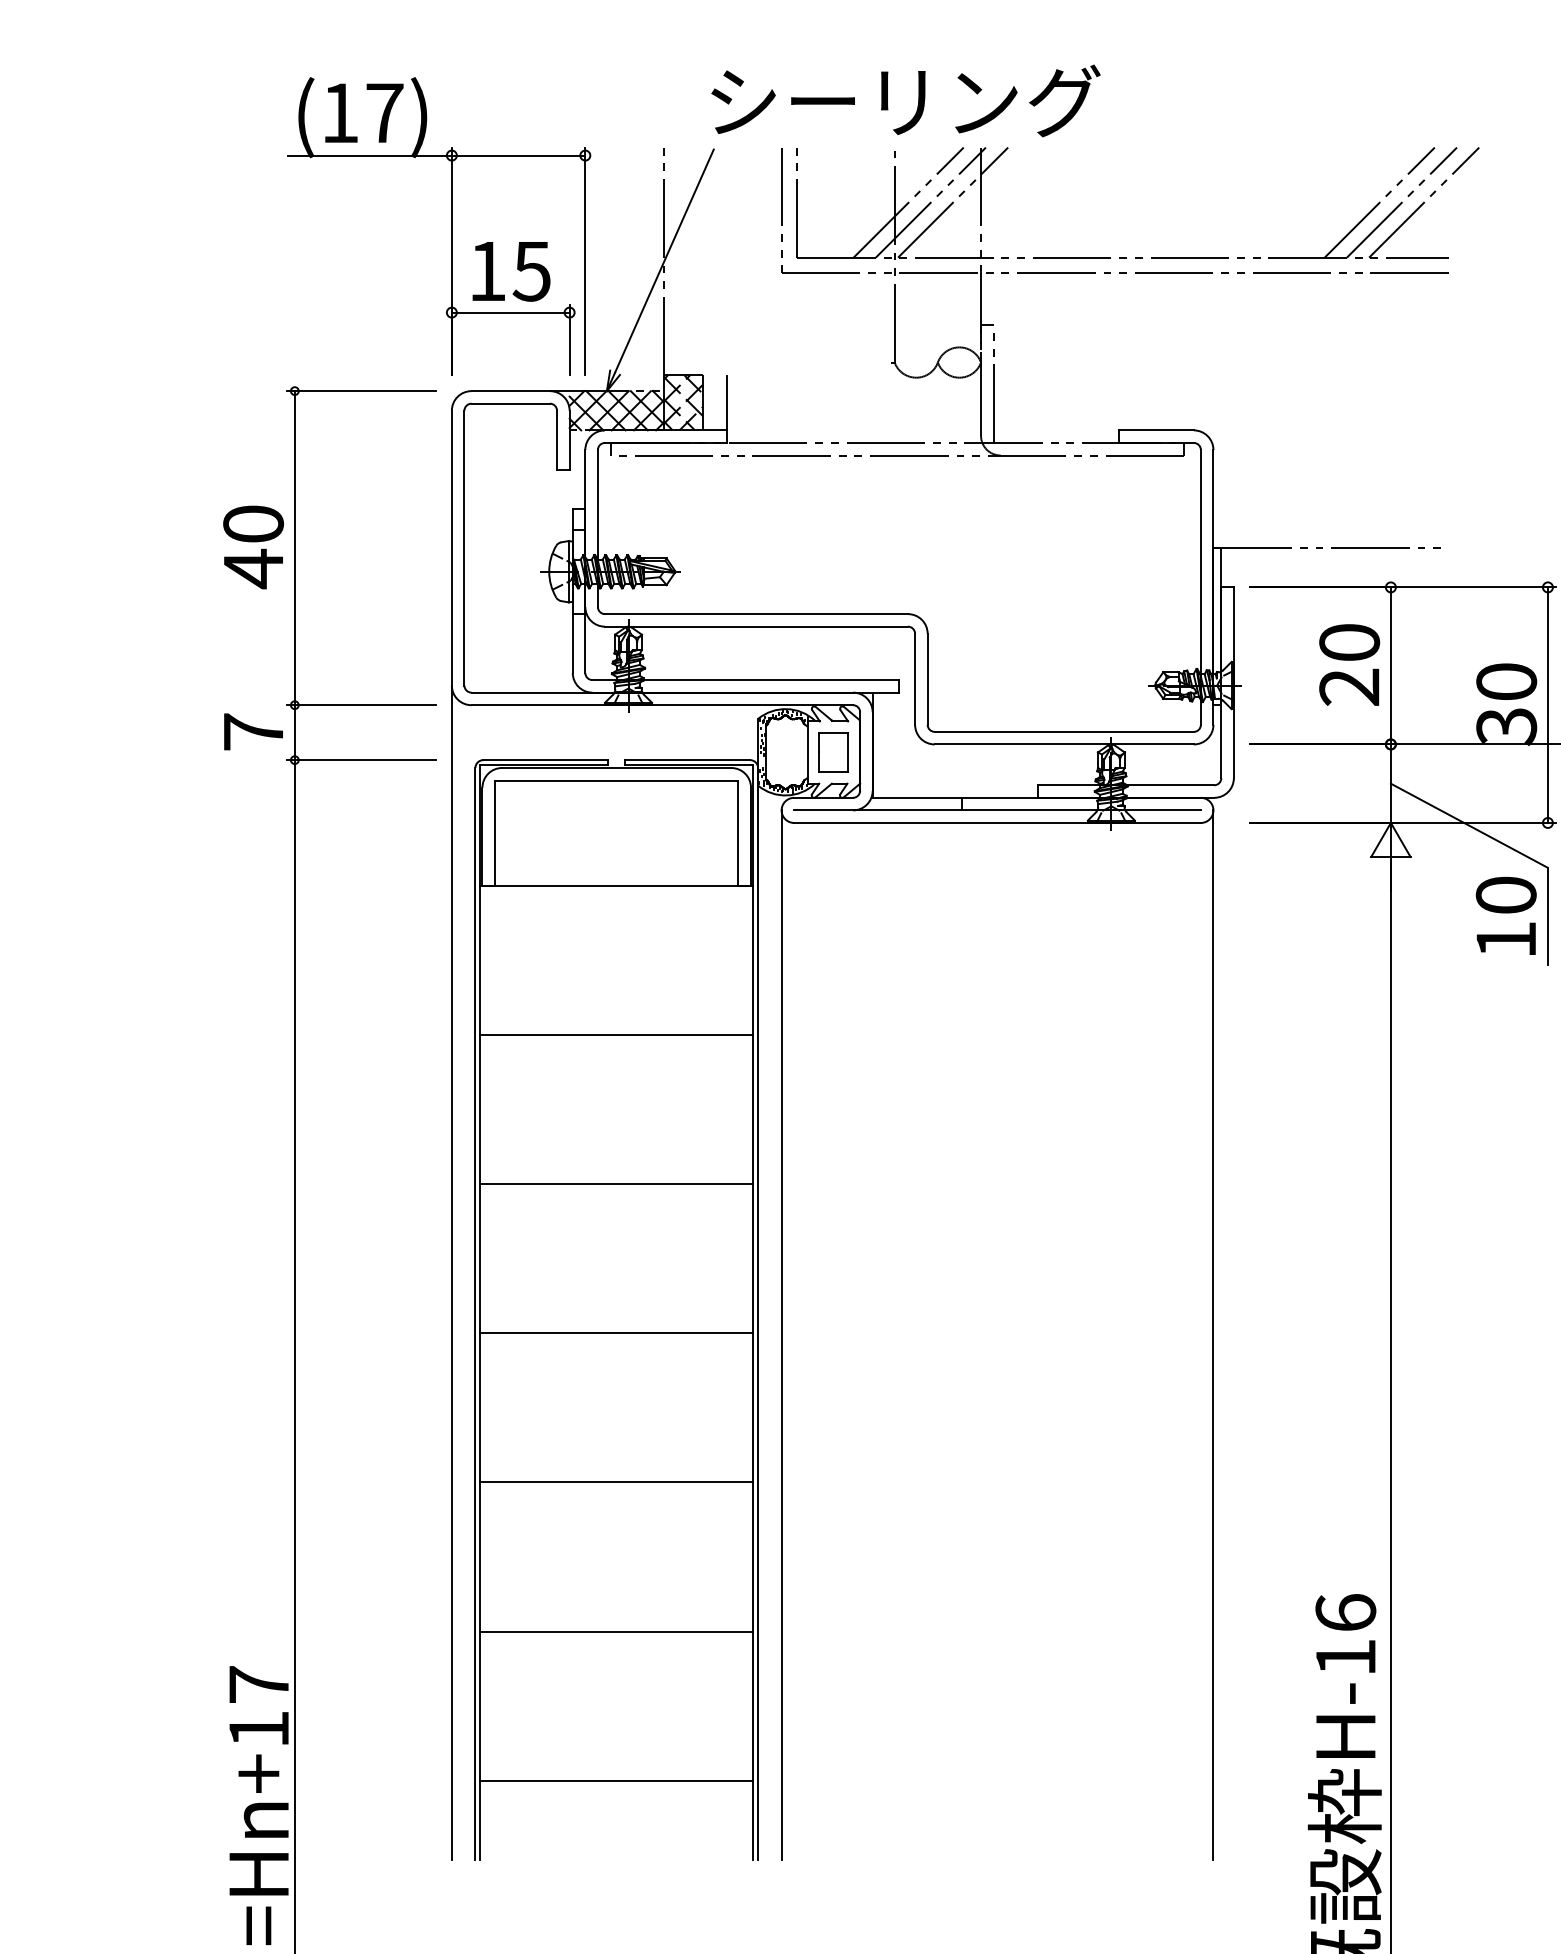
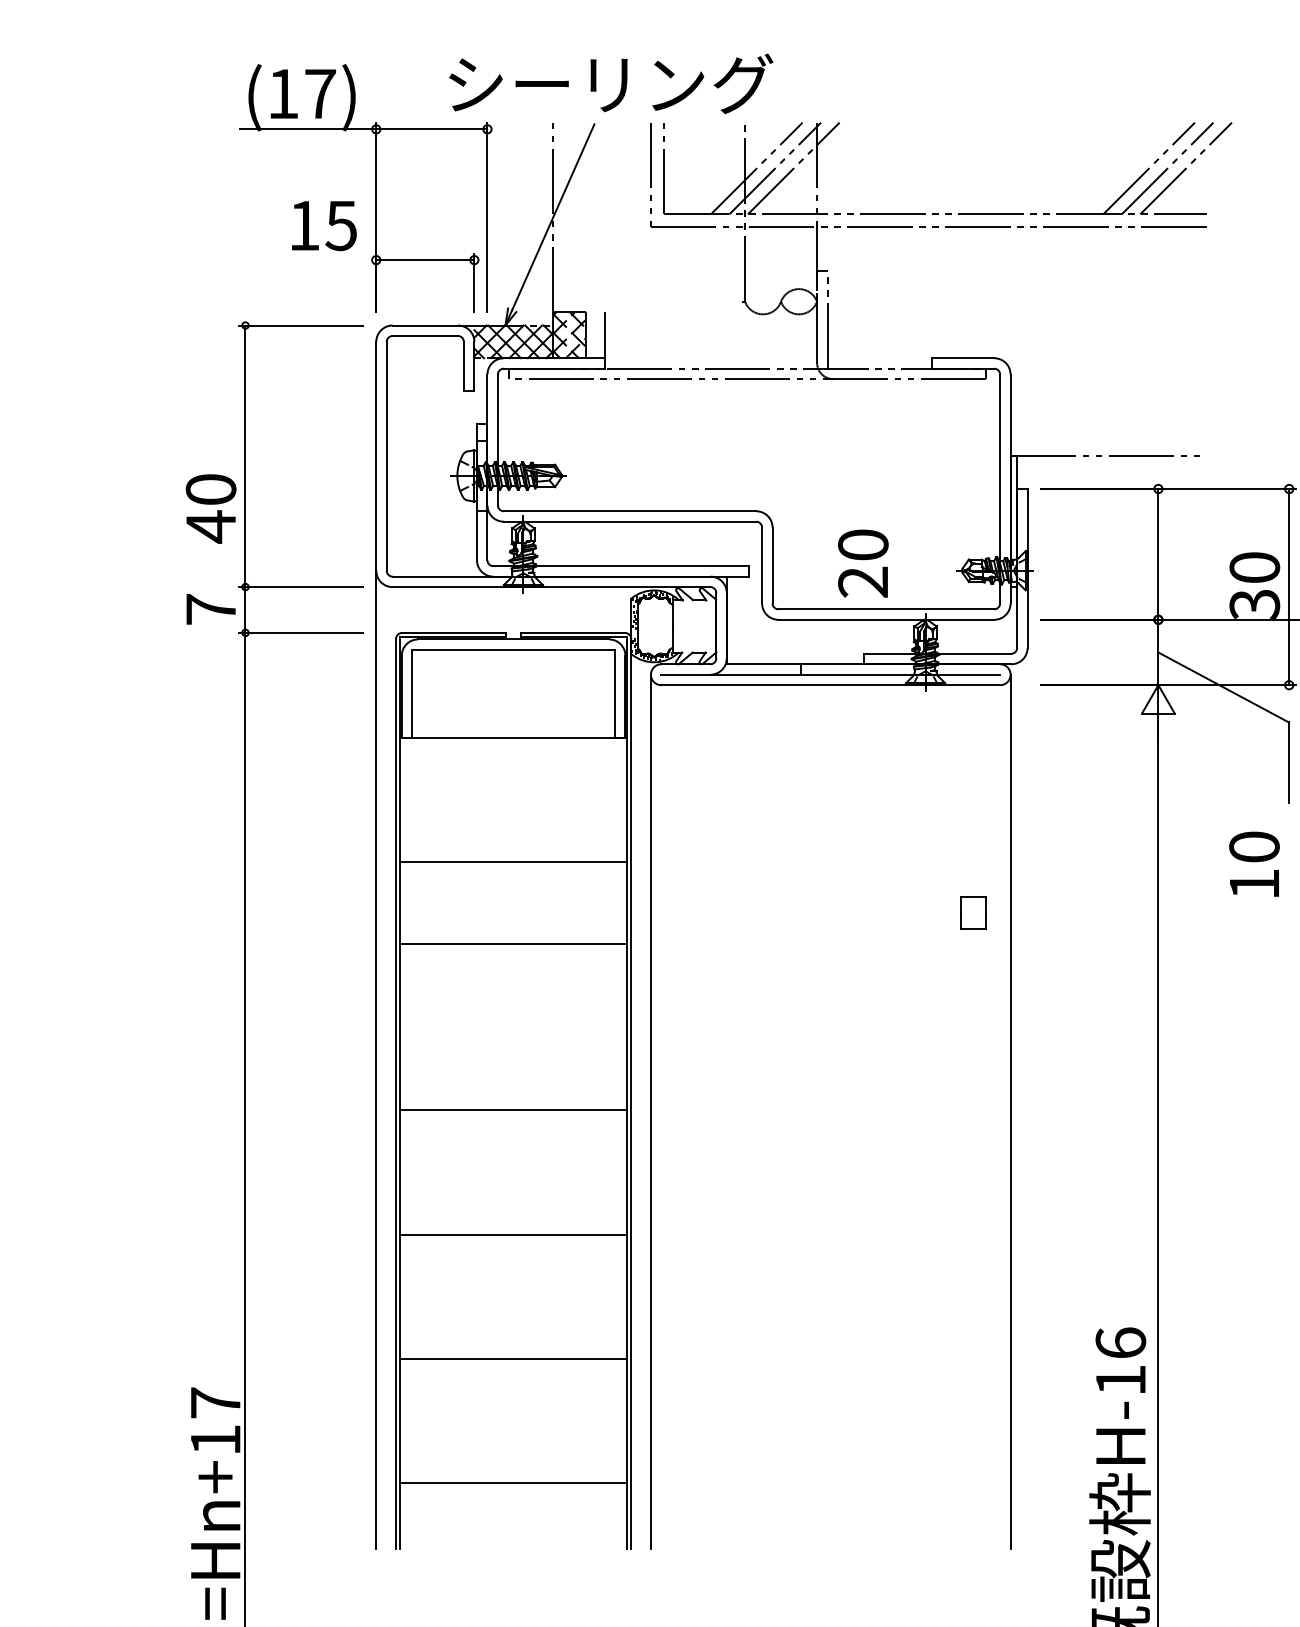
text: (905, 100) -> (610, 83), moved
text: (511, 271) -> (324, 225), moved
text: (253, 547) -> (211, 509), moved
text: (1349, 664) -> (863, 563), moved
part: (833, 752) -> (973, 913), moved
text: (1505, 915) -> (1253, 863), moved
line: (616, 1184) -> (513, 943), moved

